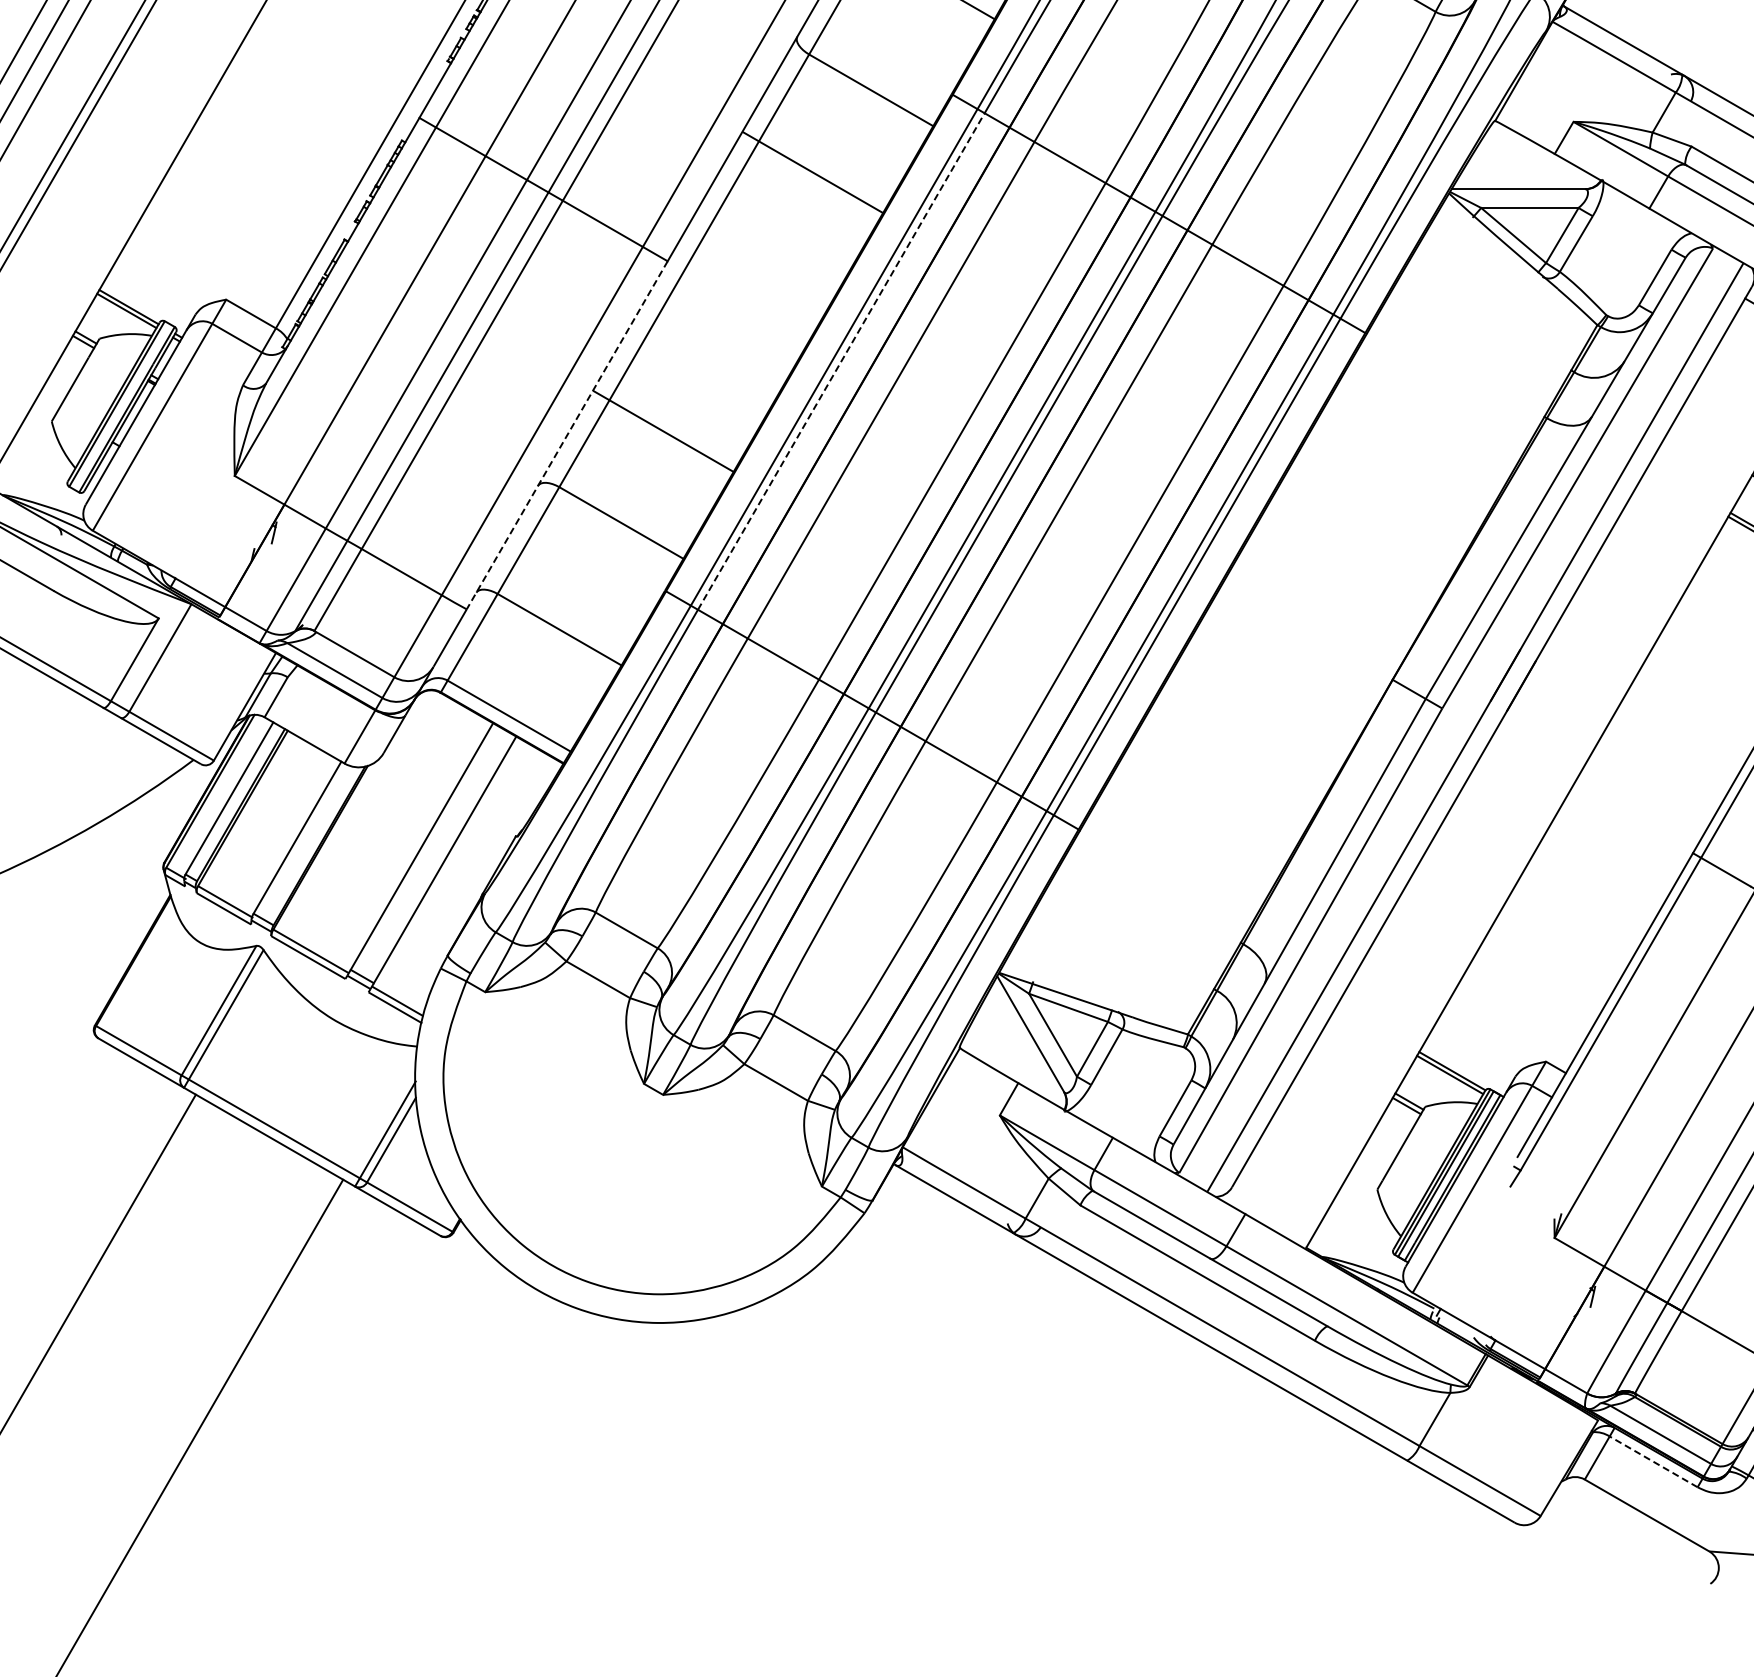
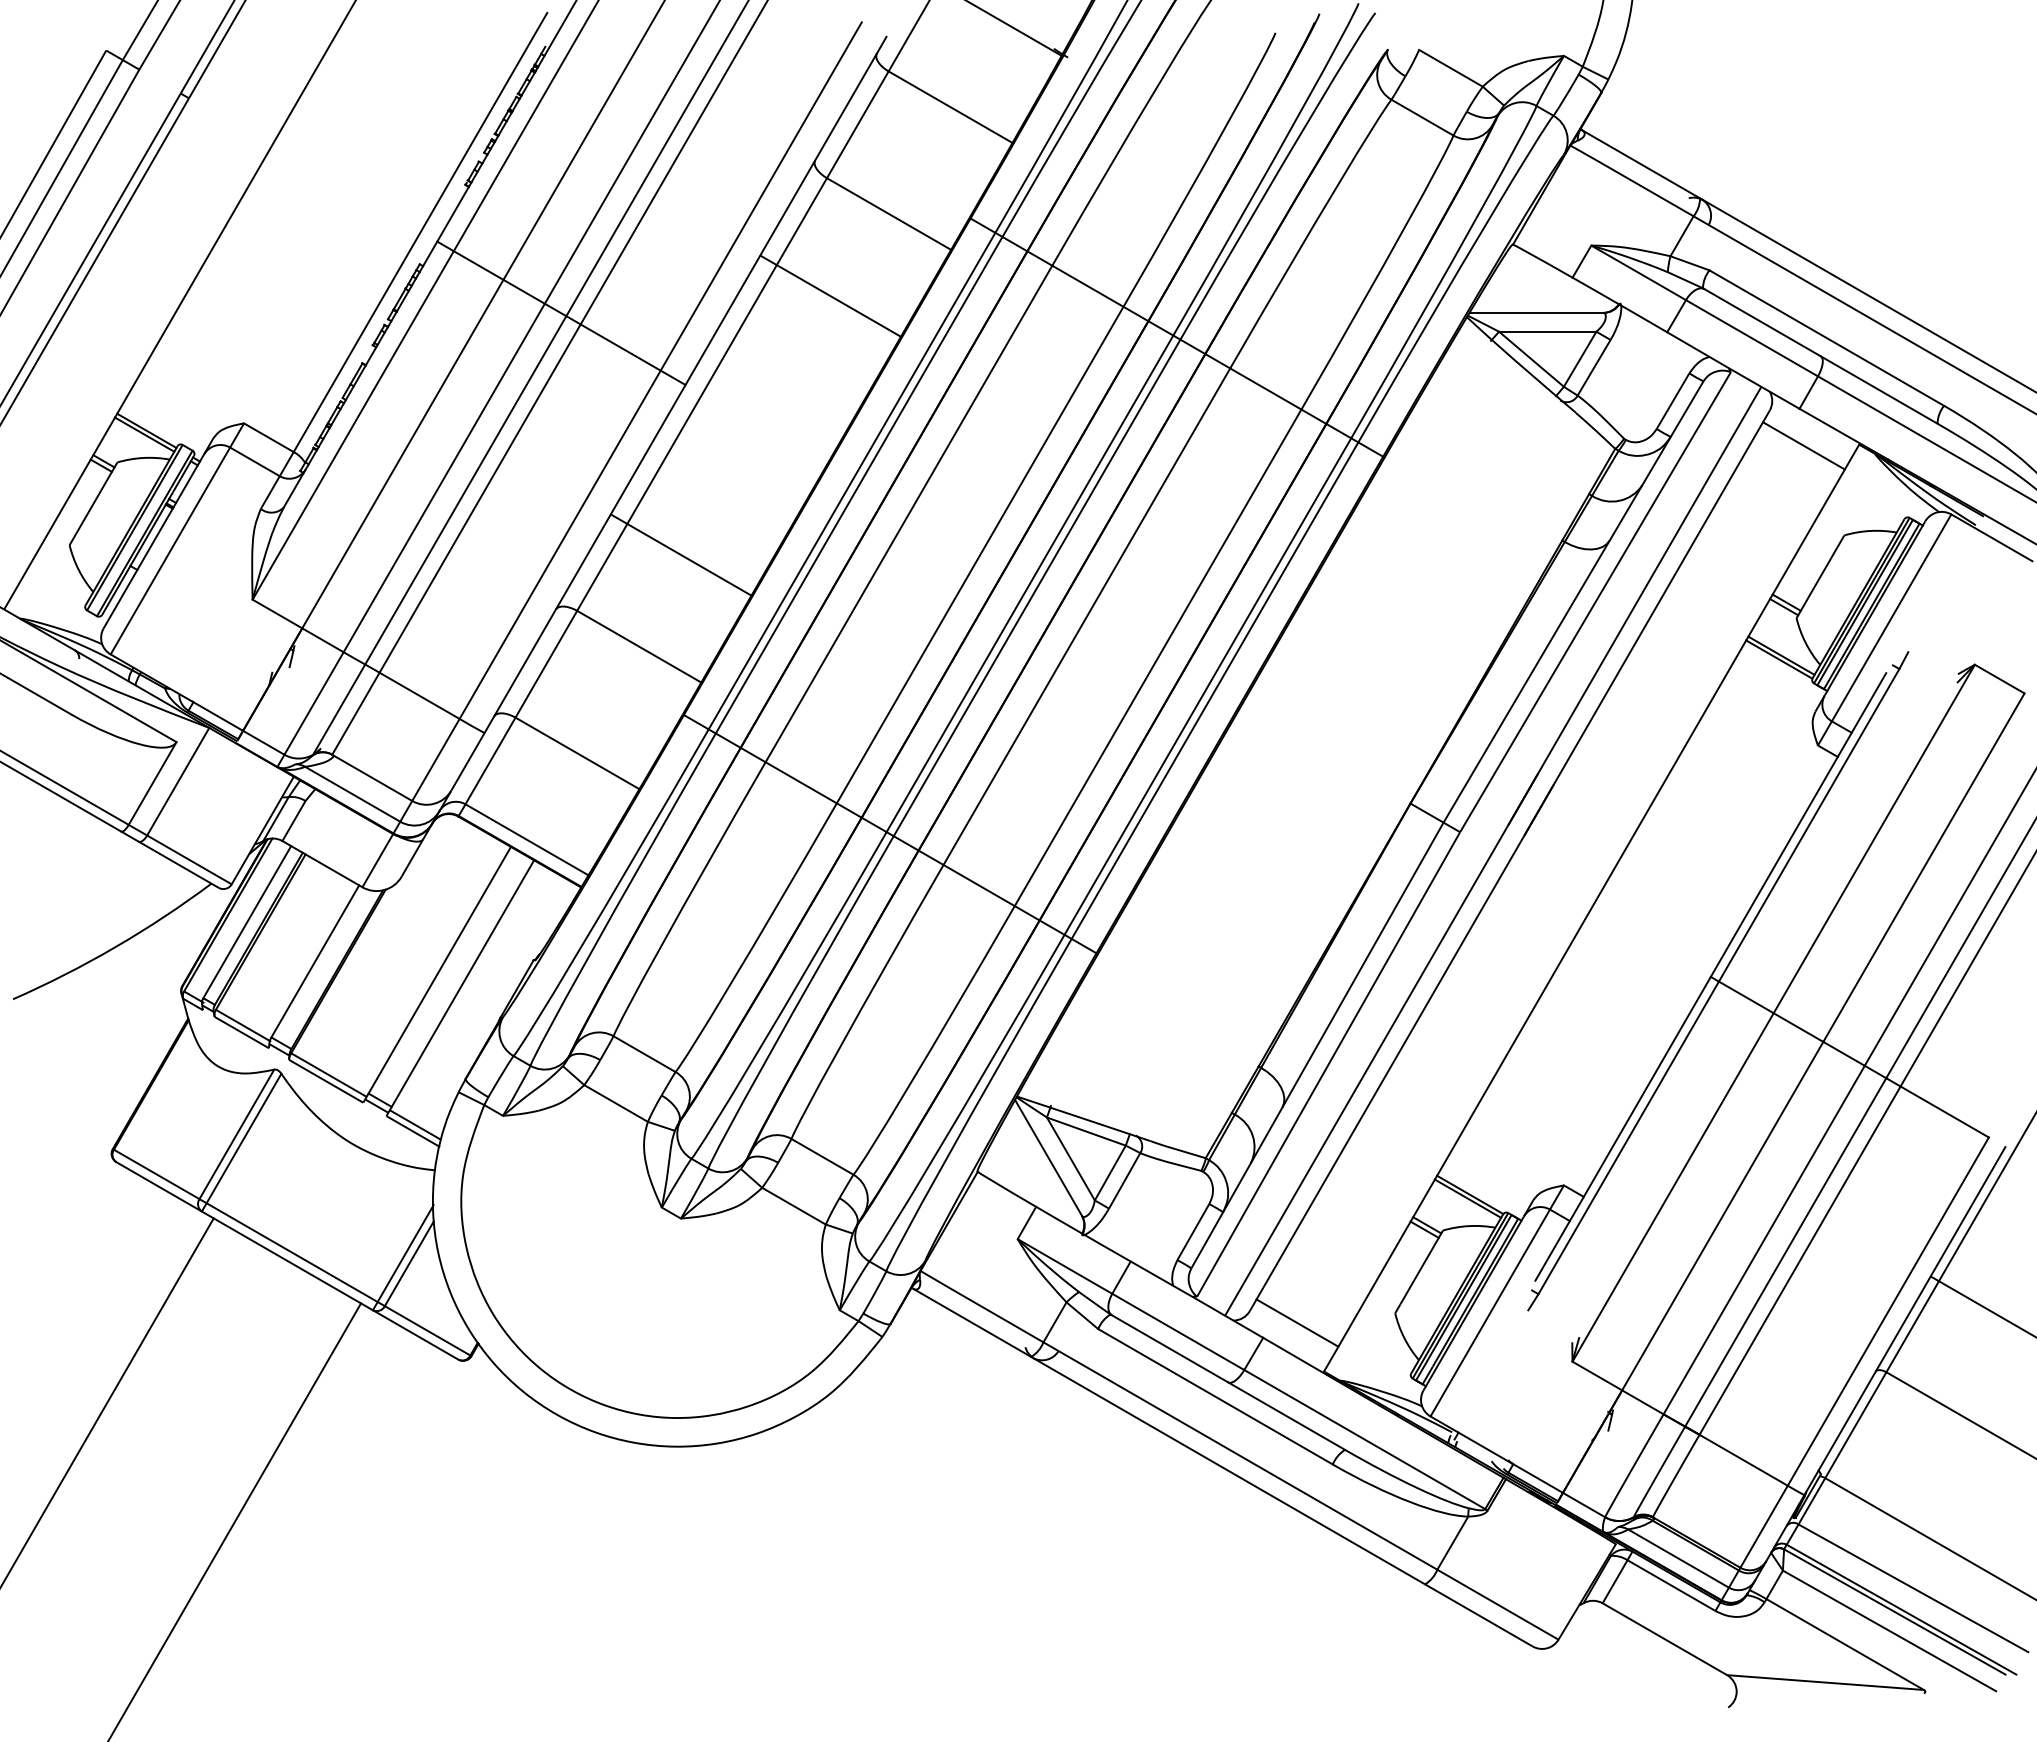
line: (841, 361) -> (859, 485), dashed -> solid
line: (567, 435) -> (585, 559), dashed -> solid
line: (1279, 1198) -> (1297, 1322), added
line: (1653, 1461) -> (1671, 1585), dashed -> solid

